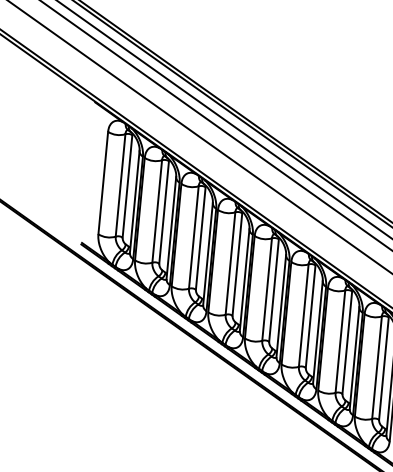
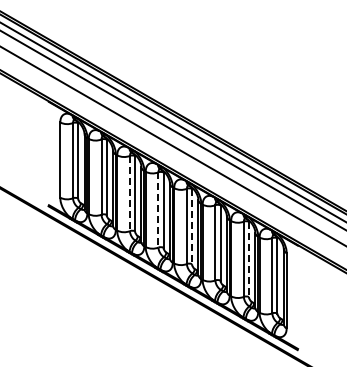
line: (194, 237) -> (130, 193), solid -> dashed
line: (230, 262) -> (158, 209), solid -> dashed
line: (274, 290) -> (192, 226), solid -> dashed
line: (347, 342) -> (249, 259), solid -> dashed

